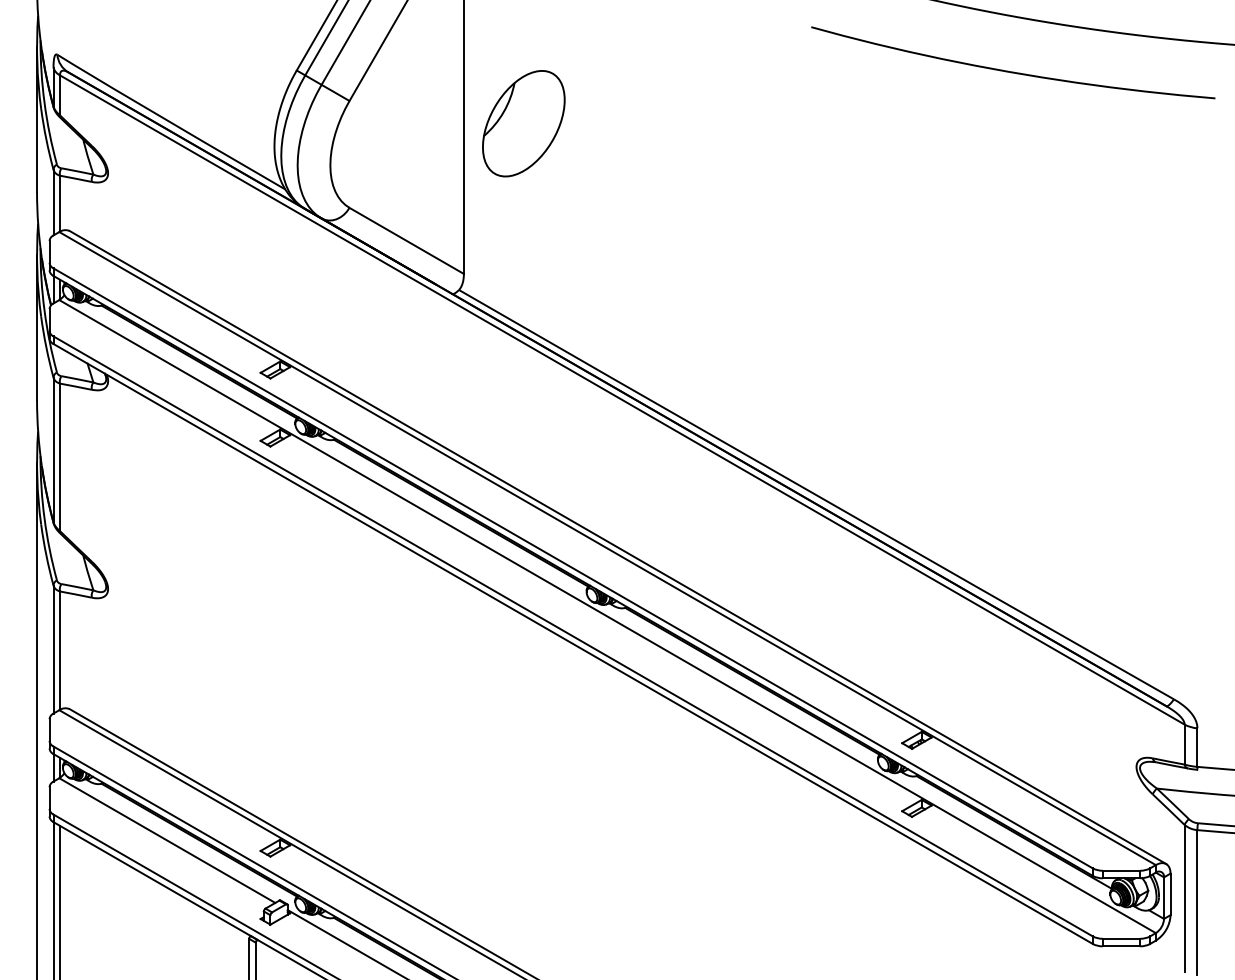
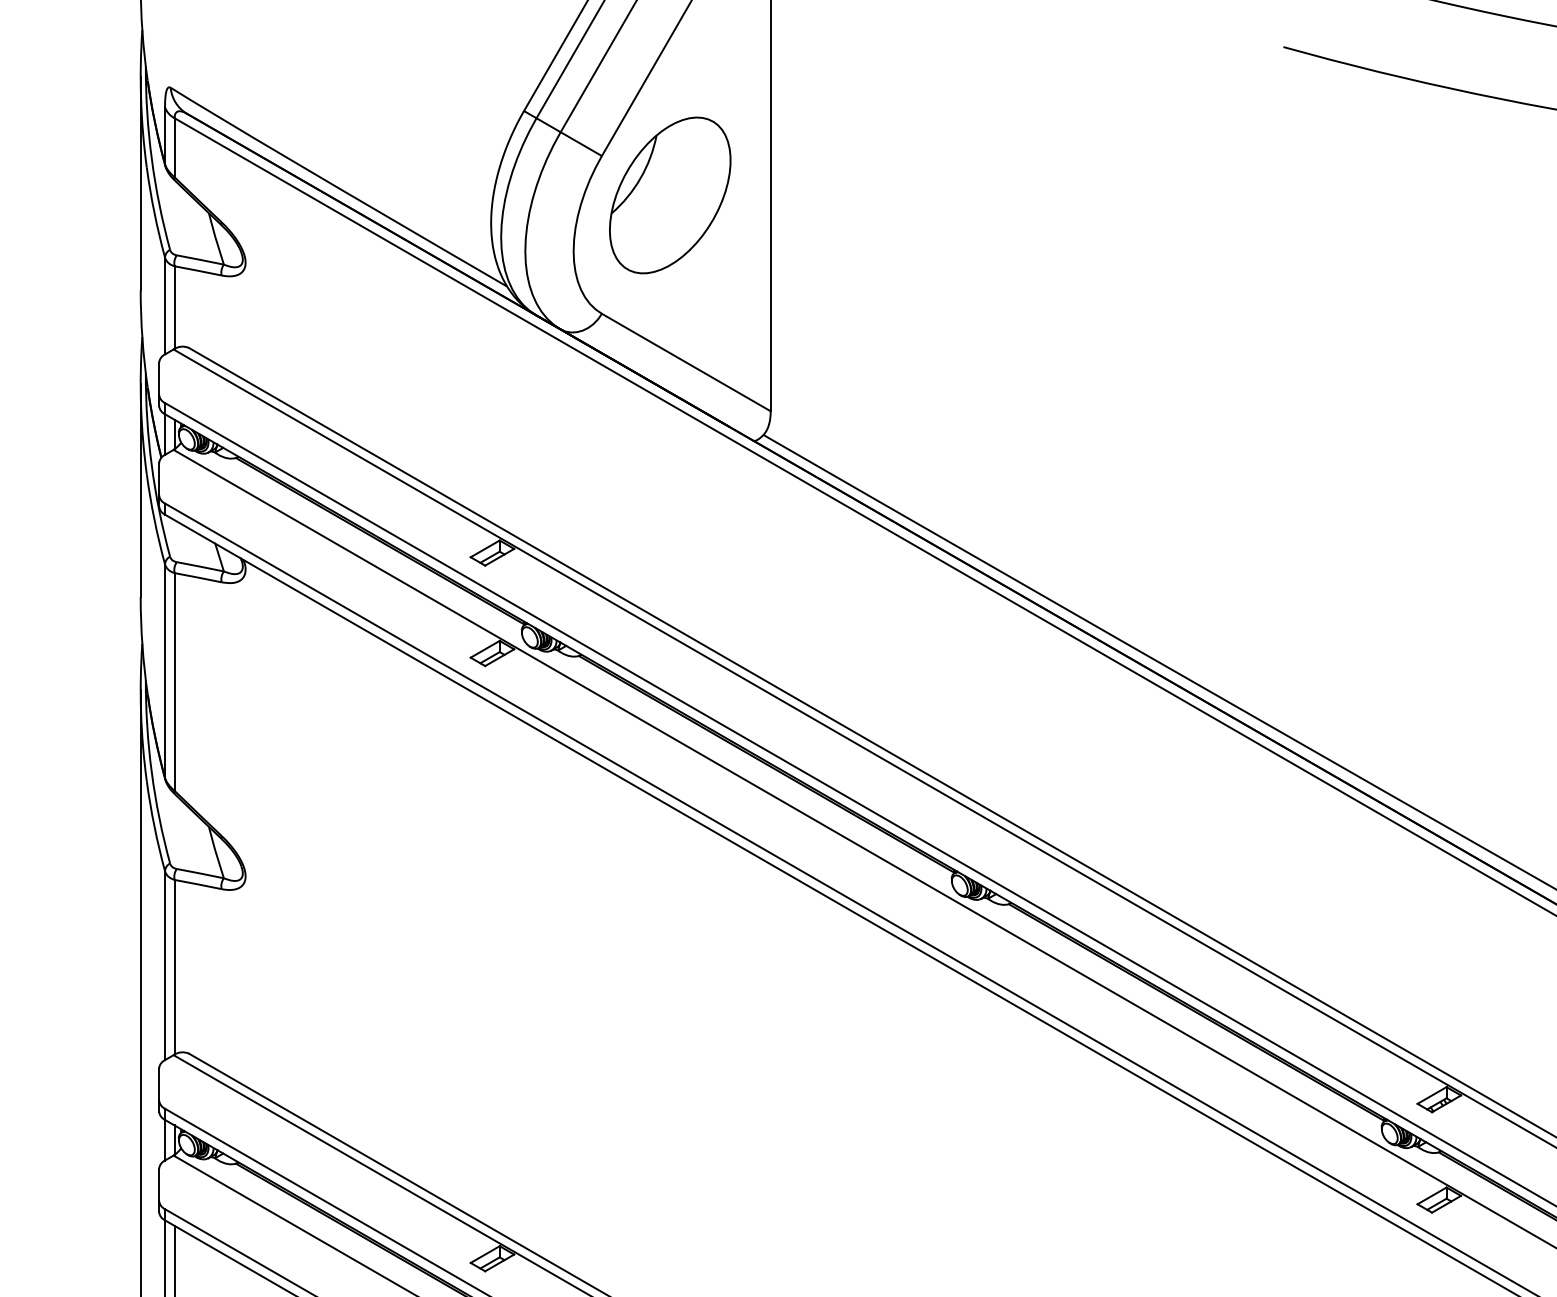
part: (523, 123) -> (669, 195), moved

